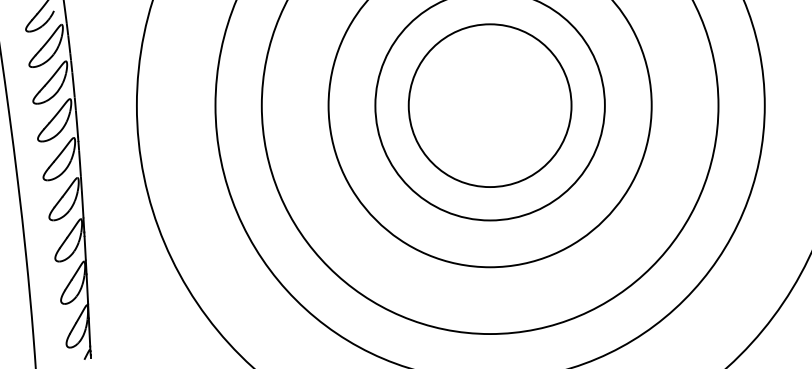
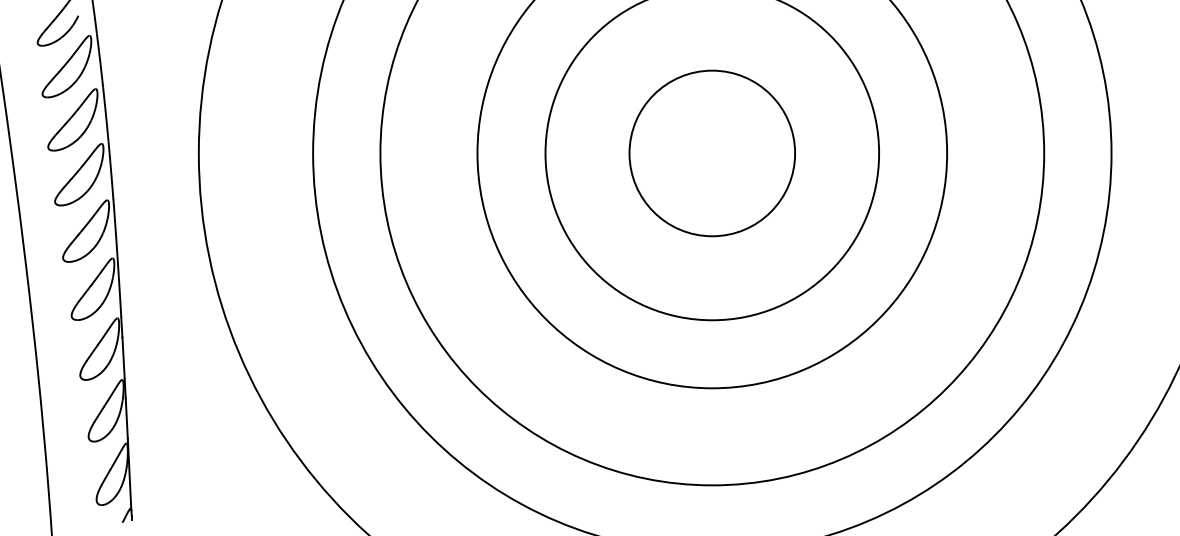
circle: (489, 105) -> (711, 153), size x0.7

